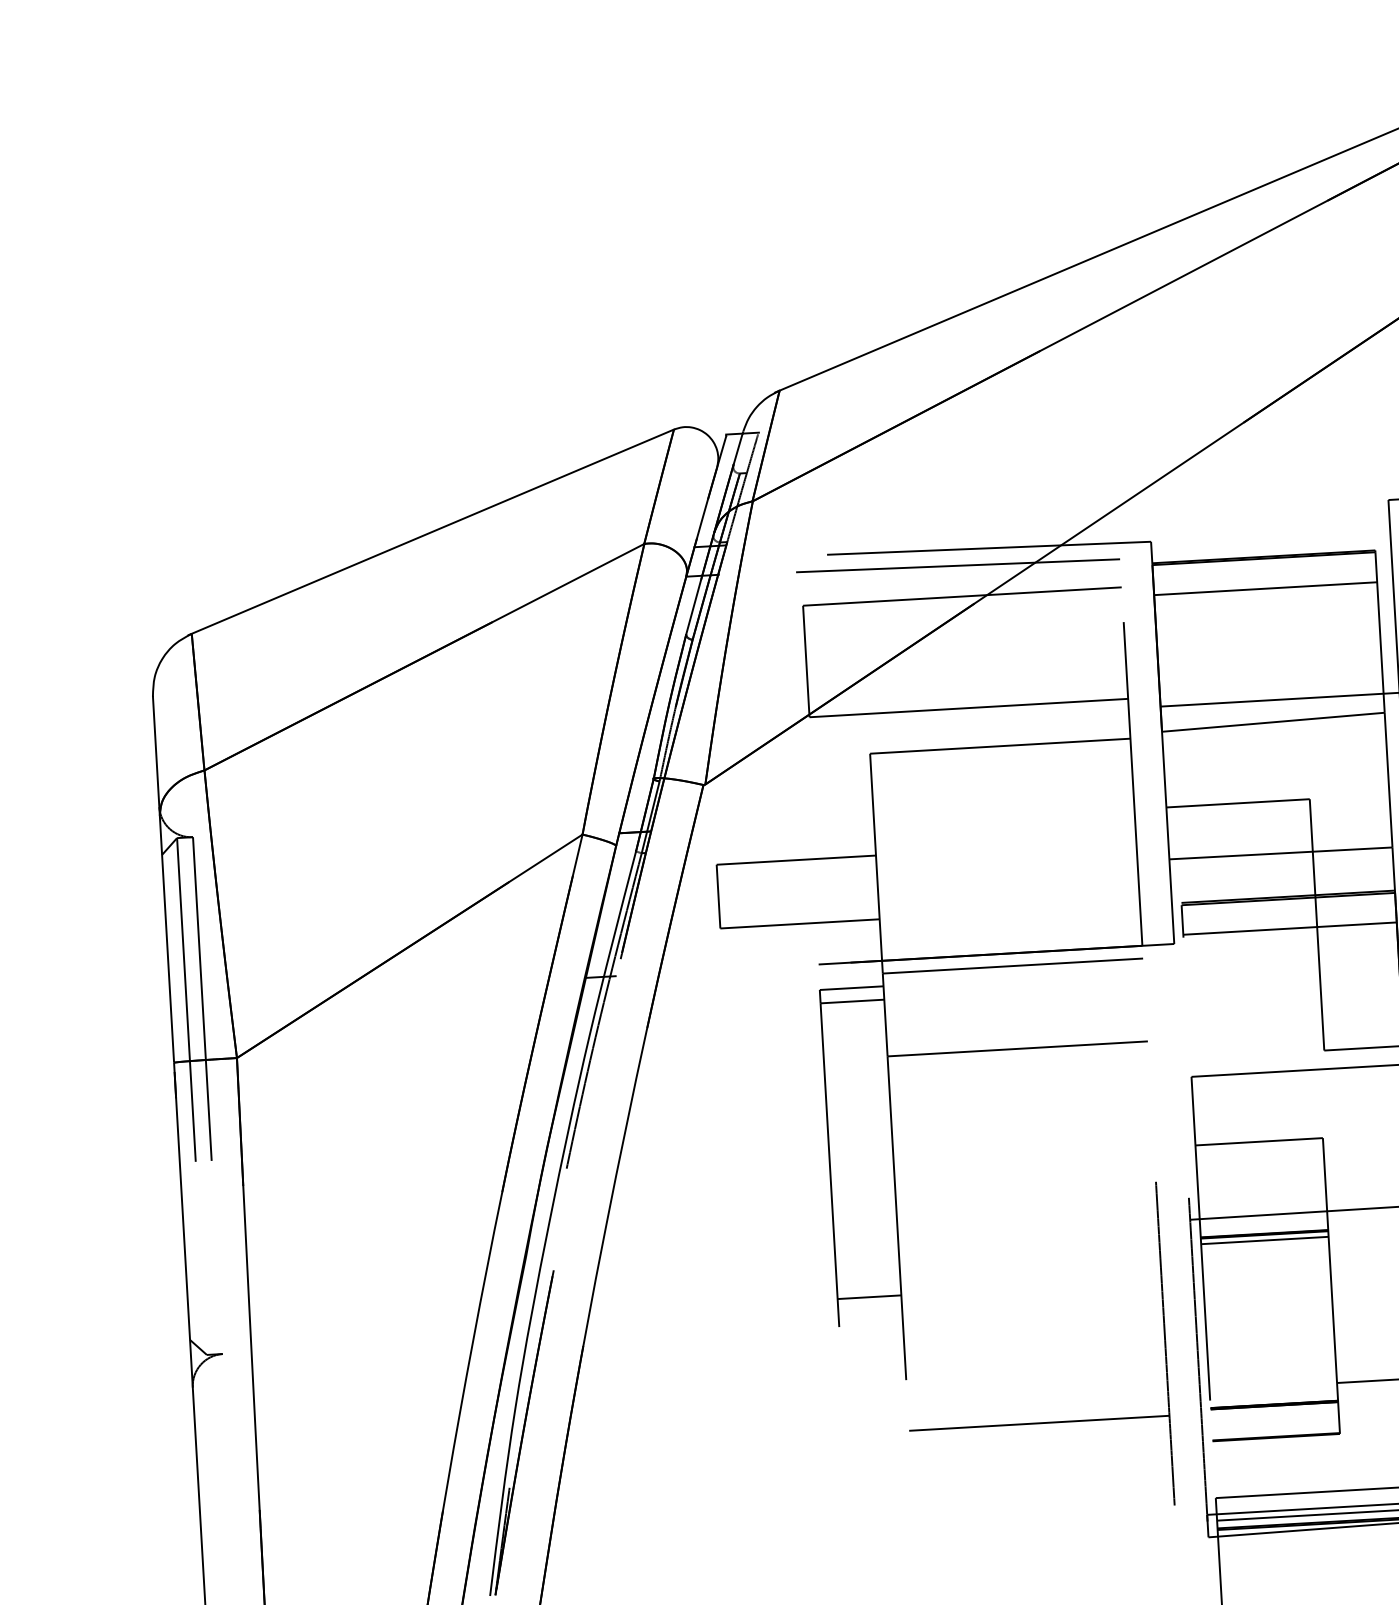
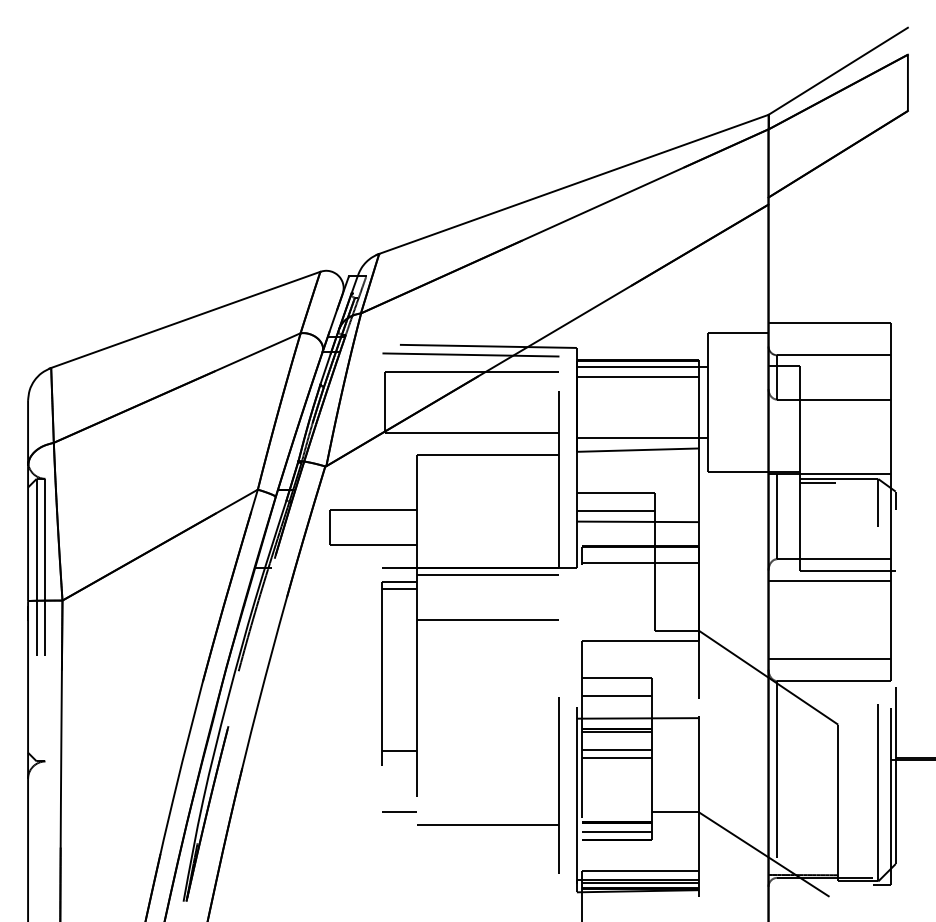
line: (1271, 568) -> (641, 366), added
line: (1238, 834) -> (615, 510), added
line: (1260, 1173) -> (616, 695), added
line: (1265, 1273) -> (616, 750), added
line: (1266, 1286) -> (616, 757), added
line: (875, 1408) -> (399, 811), added
line: (1274, 1421) -> (616, 831), added

